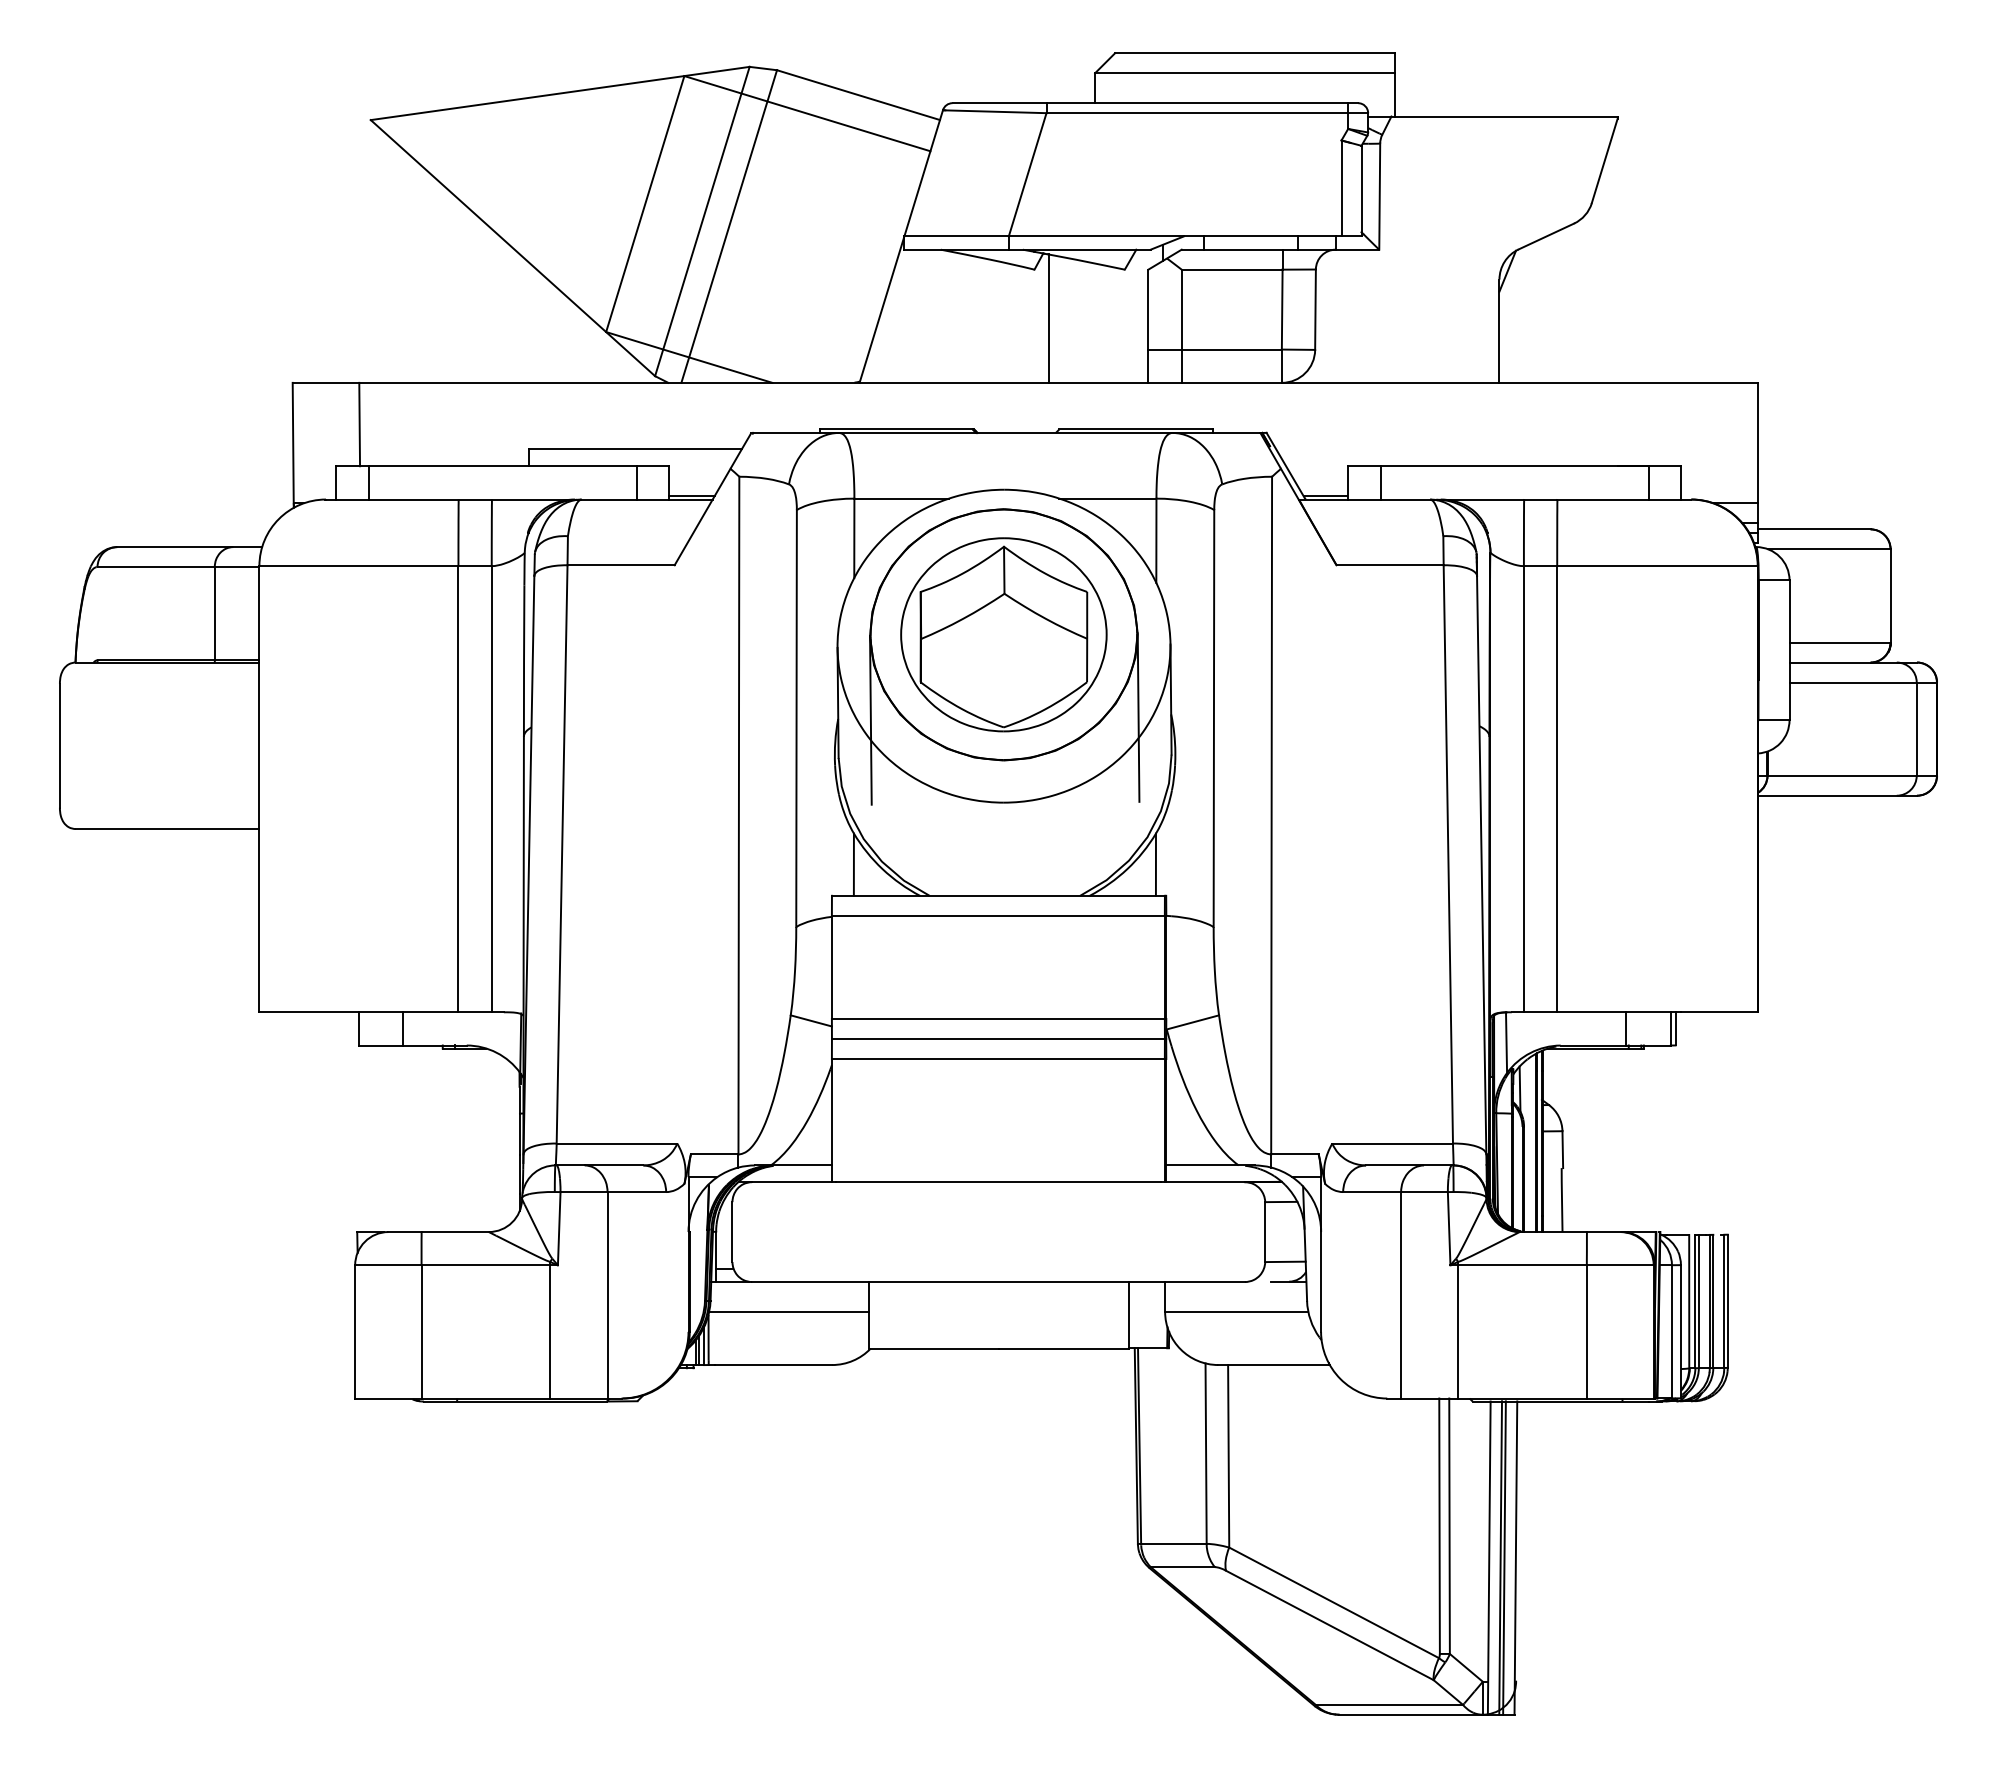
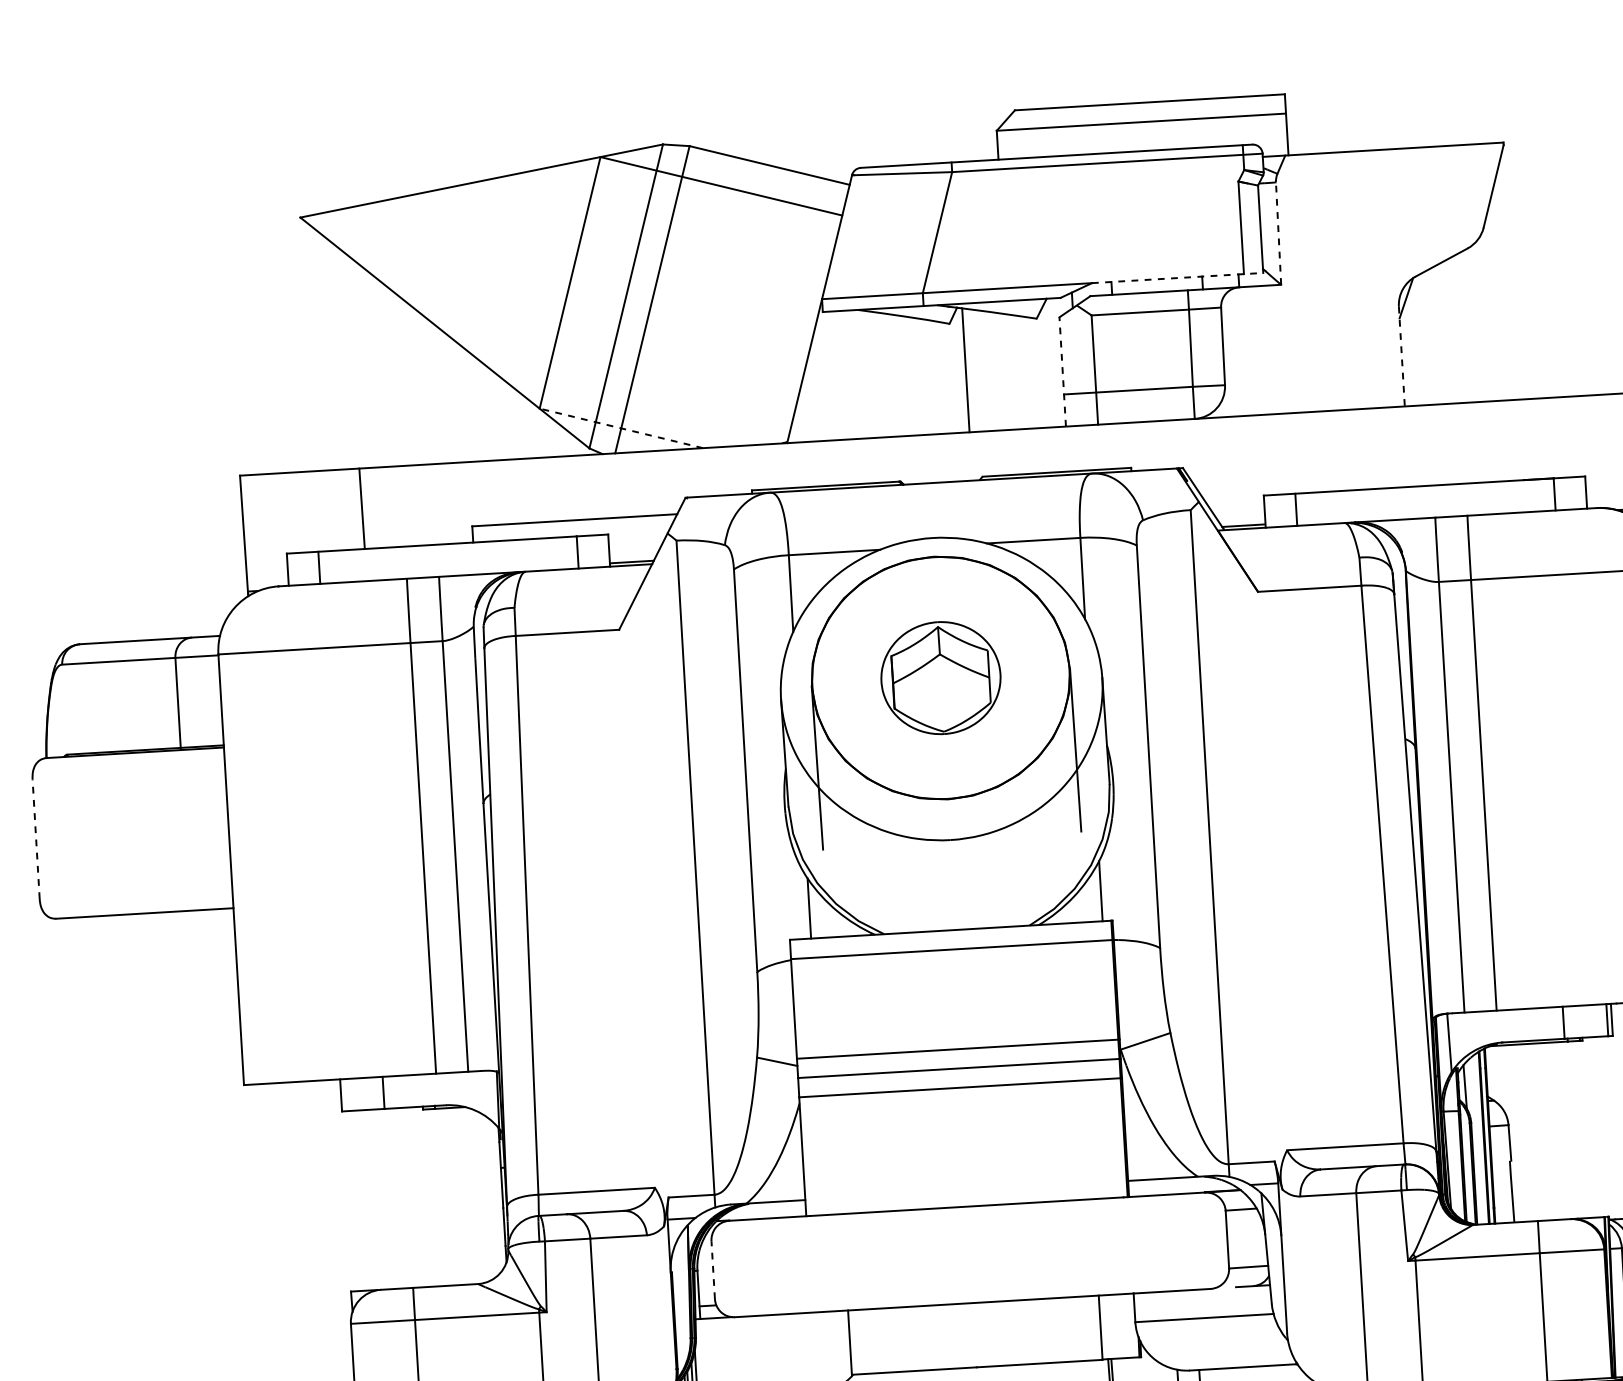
line: (1379, 196) -> (1278, 233), solid -> dashed
line: (1272, 236) -> (1177, 278), solid -> dashed
line: (1148, 326) -> (1062, 372), solid -> dashed
line: (1499, 331) -> (1401, 356), solid -> dashed
line: (689, 357) -> (621, 428), solid -> dashed
line: (359, 424) -> (361, 508), moved
part: (1003, 634) -> (940, 677), size x0.6
line: (59, 745) -> (35, 839), solid -> dashed
line: (732, 1232) -> (713, 1270), solid -> dashed
line: (788, 1311) -> (771, 1343), removed

